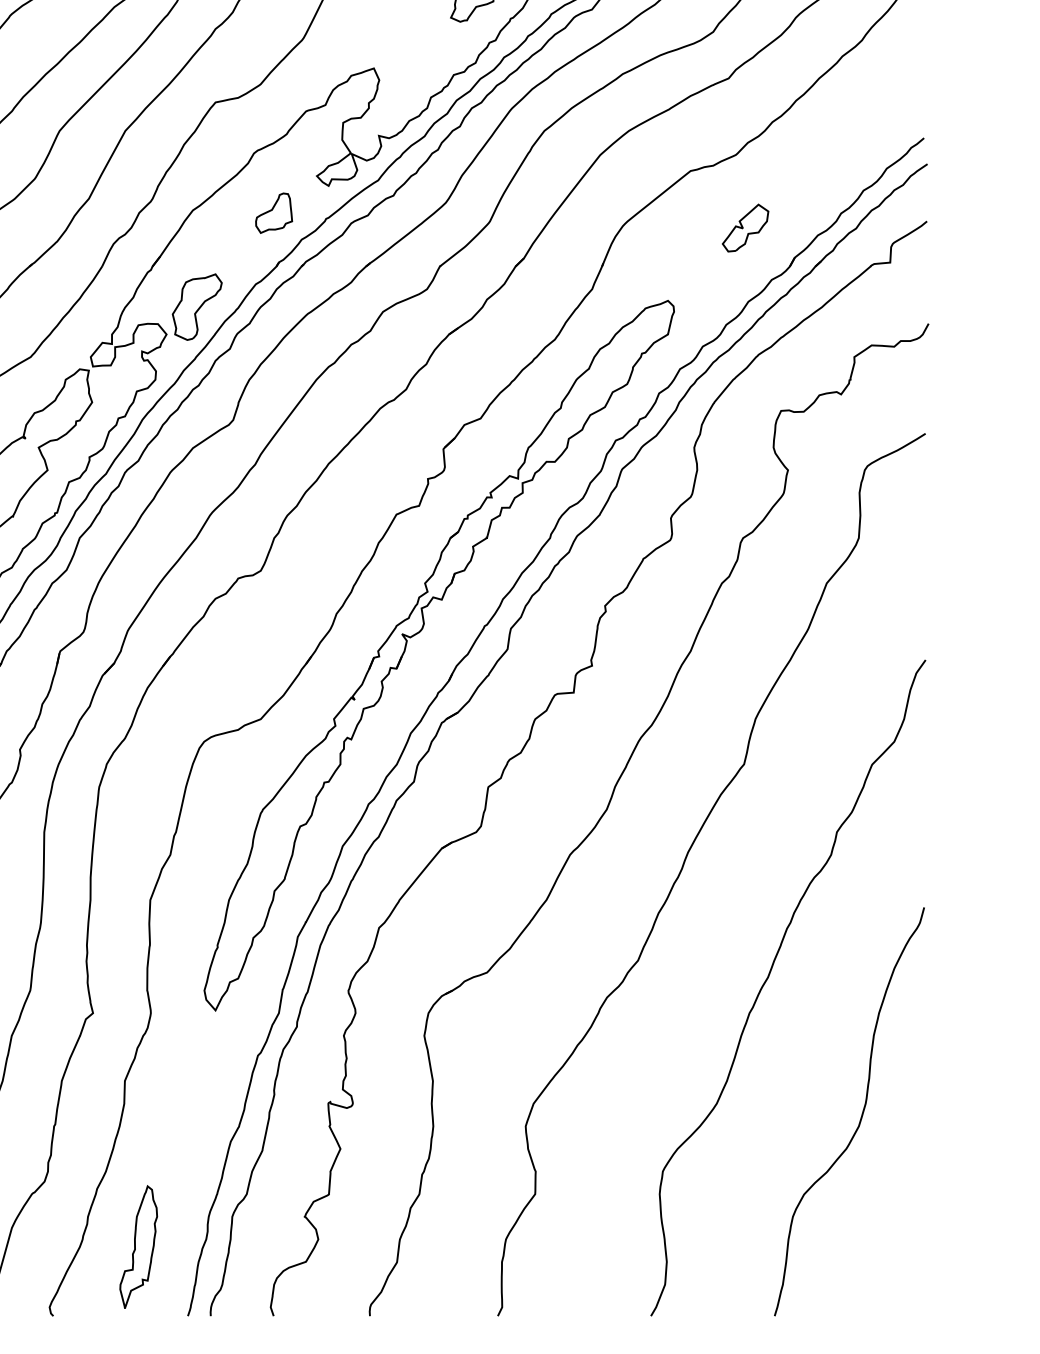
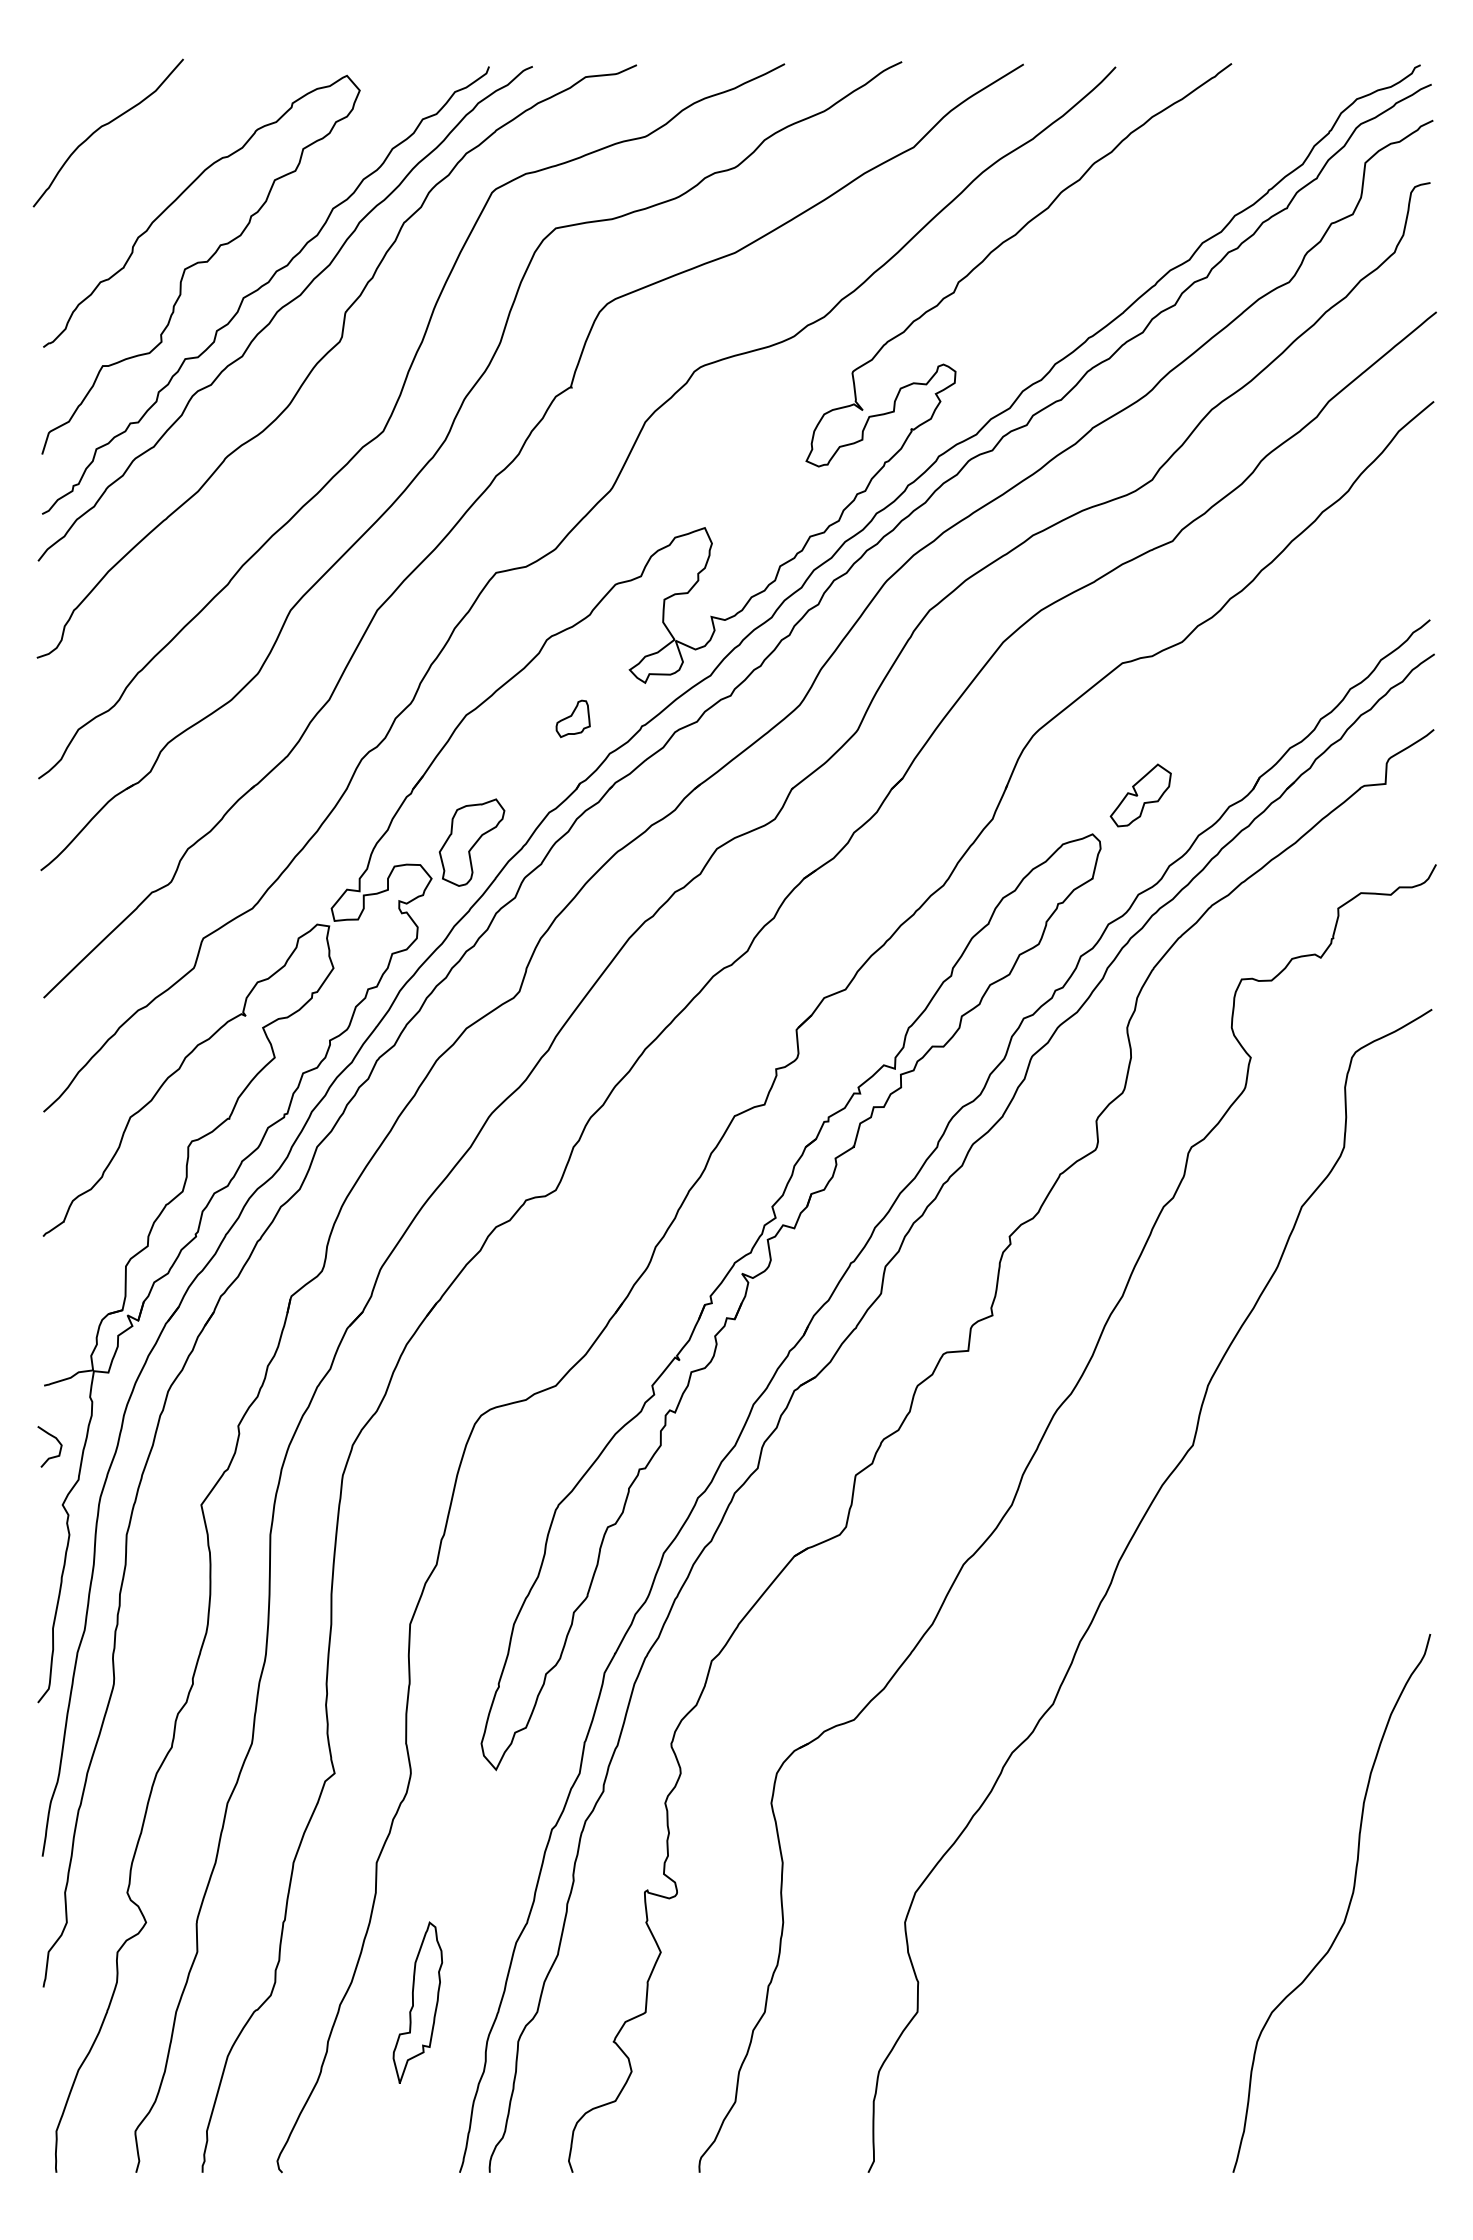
part: (273, 212) -> (572, 718), size x0.7
part: (745, 228) -> (1140, 795), moved
curve: (768, 977) -> (1225, 1726), removed
part: (138, 1246) -> (417, 2002), moved

